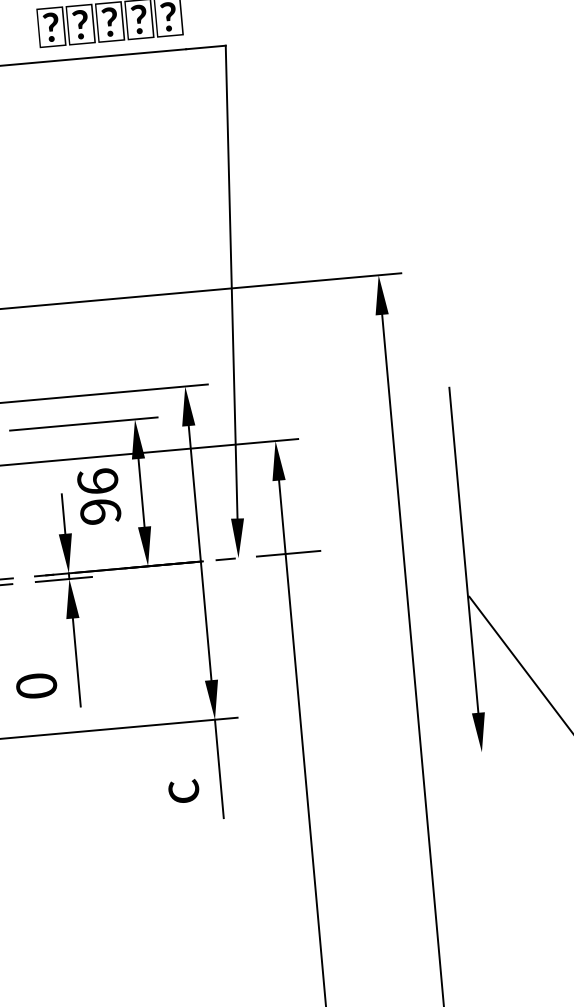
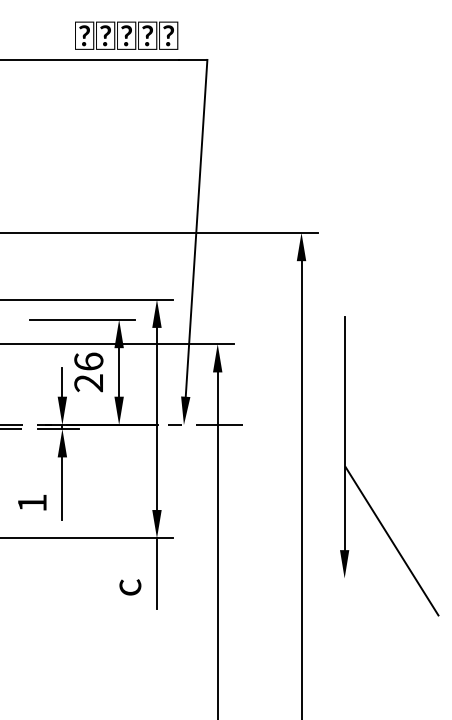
text: (100, 512) -> (88, 383), 96 -> 26
text: (35, 685) -> (31, 502), 0 -> 1

